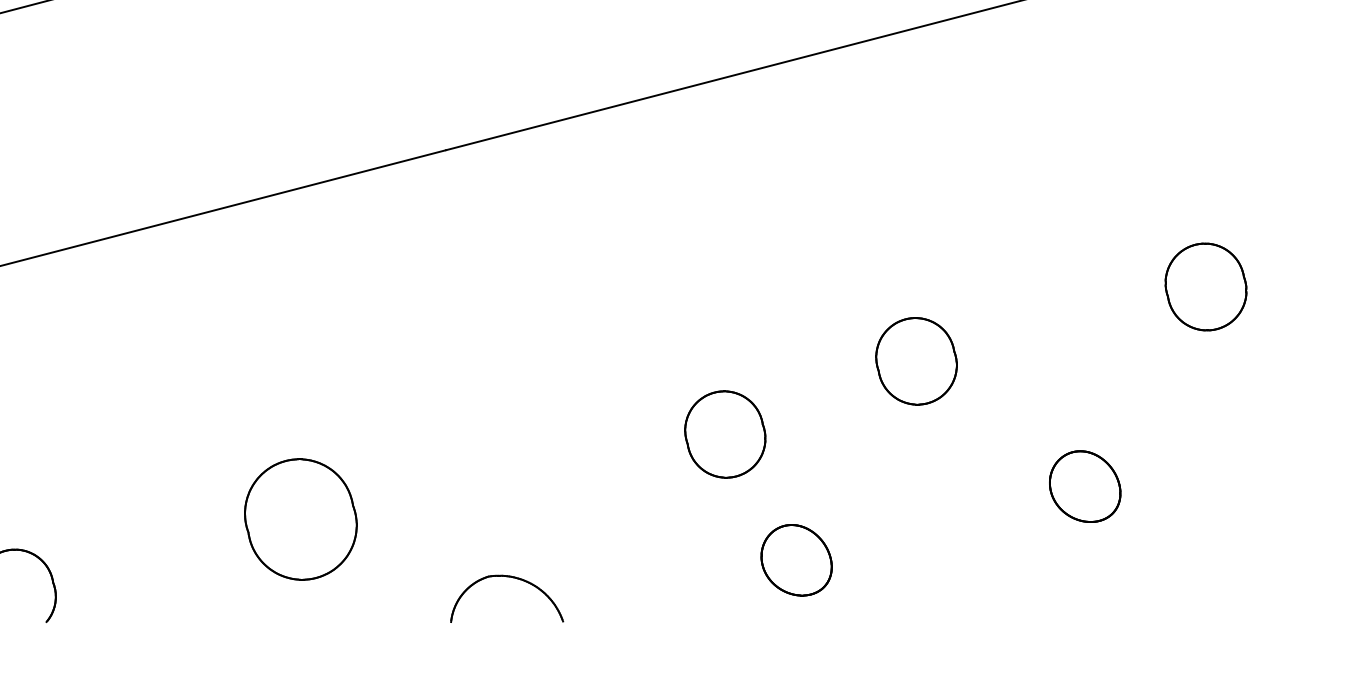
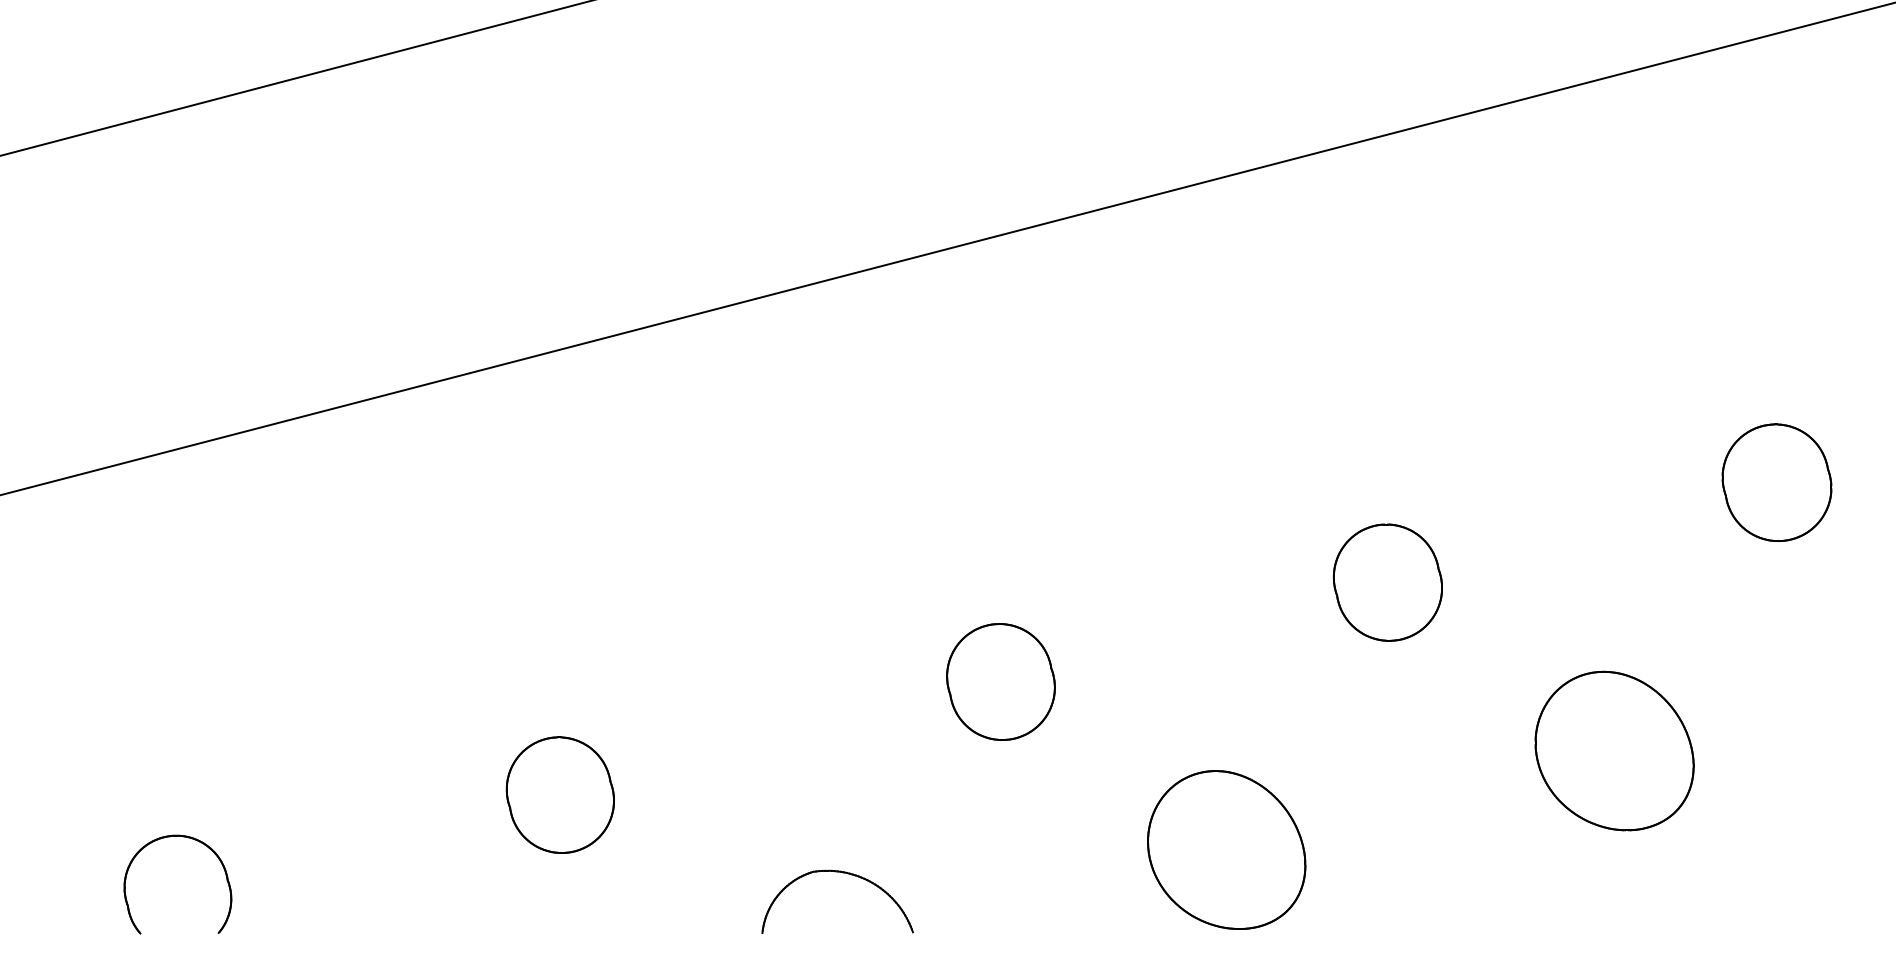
part: (724, 434) -> (1000, 681), moved
part: (1085, 486) -> (1614, 750), size x1.67
part: (300, 518) -> (559, 794), size x0.71
part: (796, 559) -> (1226, 849), size x1.67

